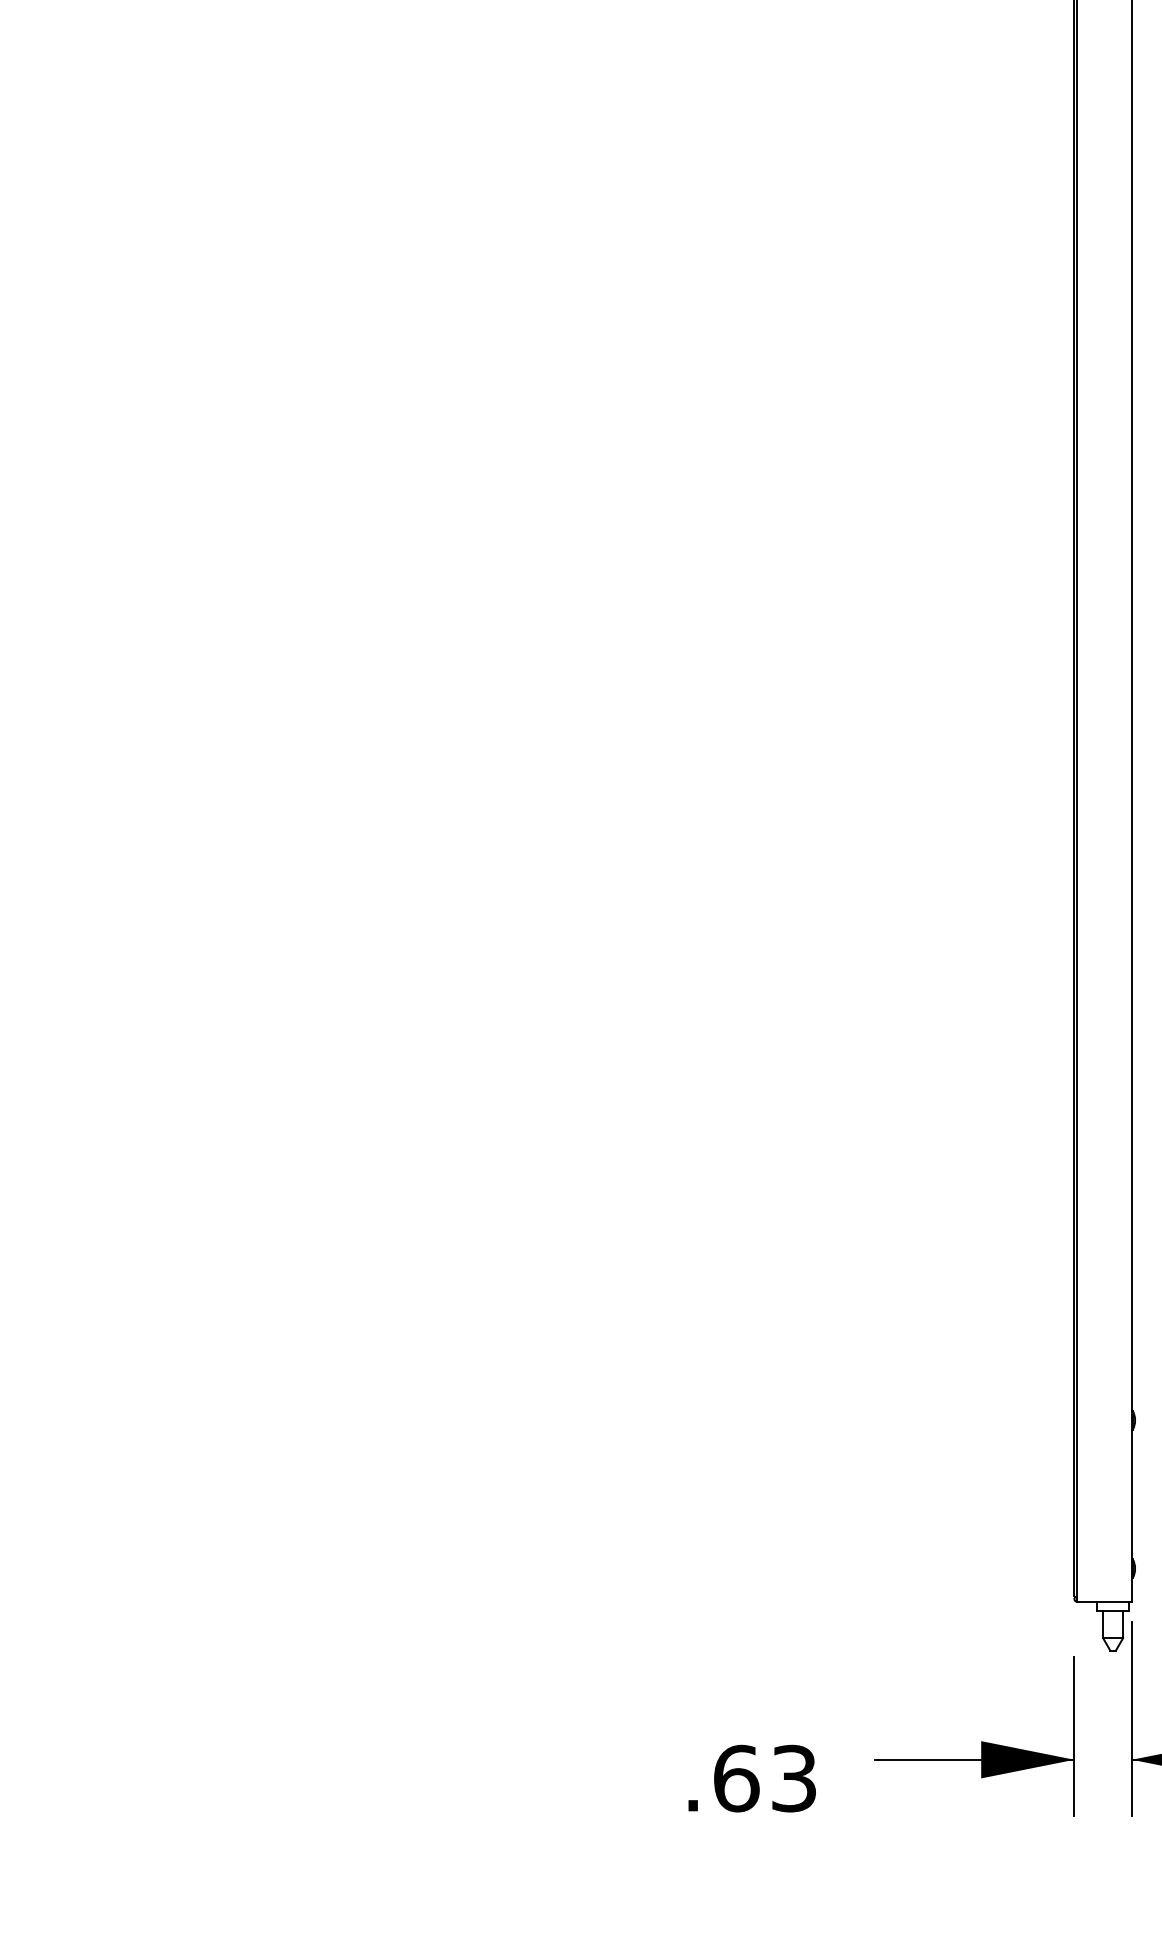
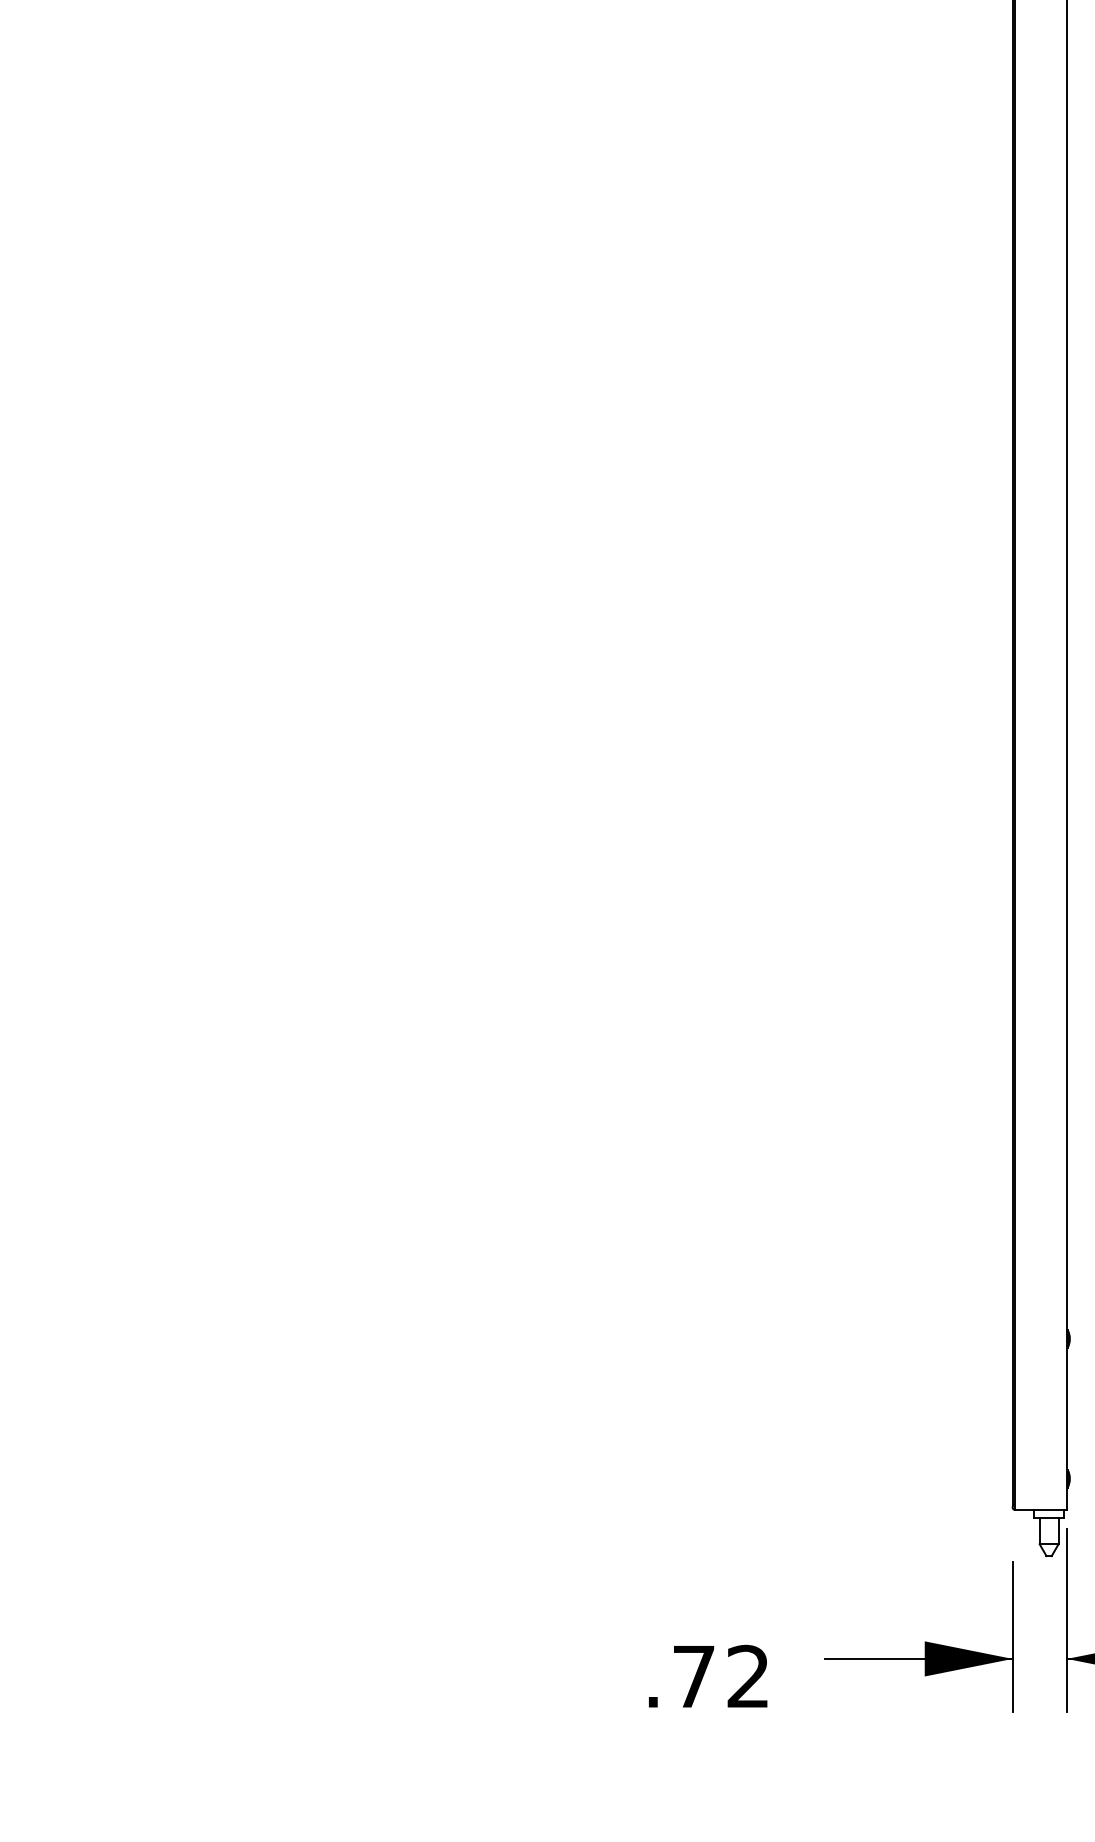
text: (764, 1778) -> (720, 1676), .63 -> .72

